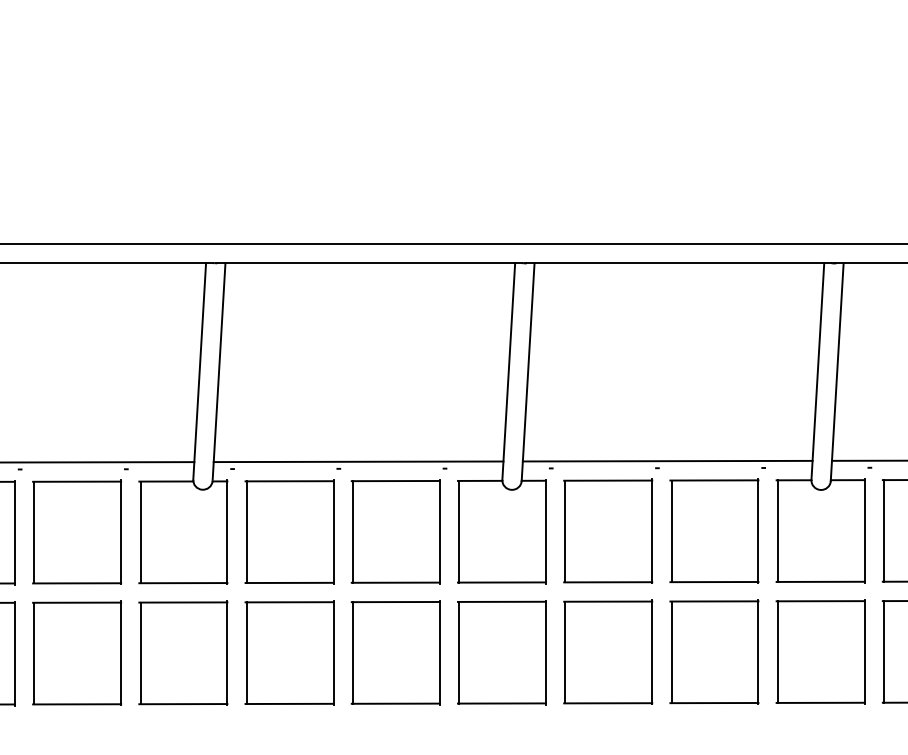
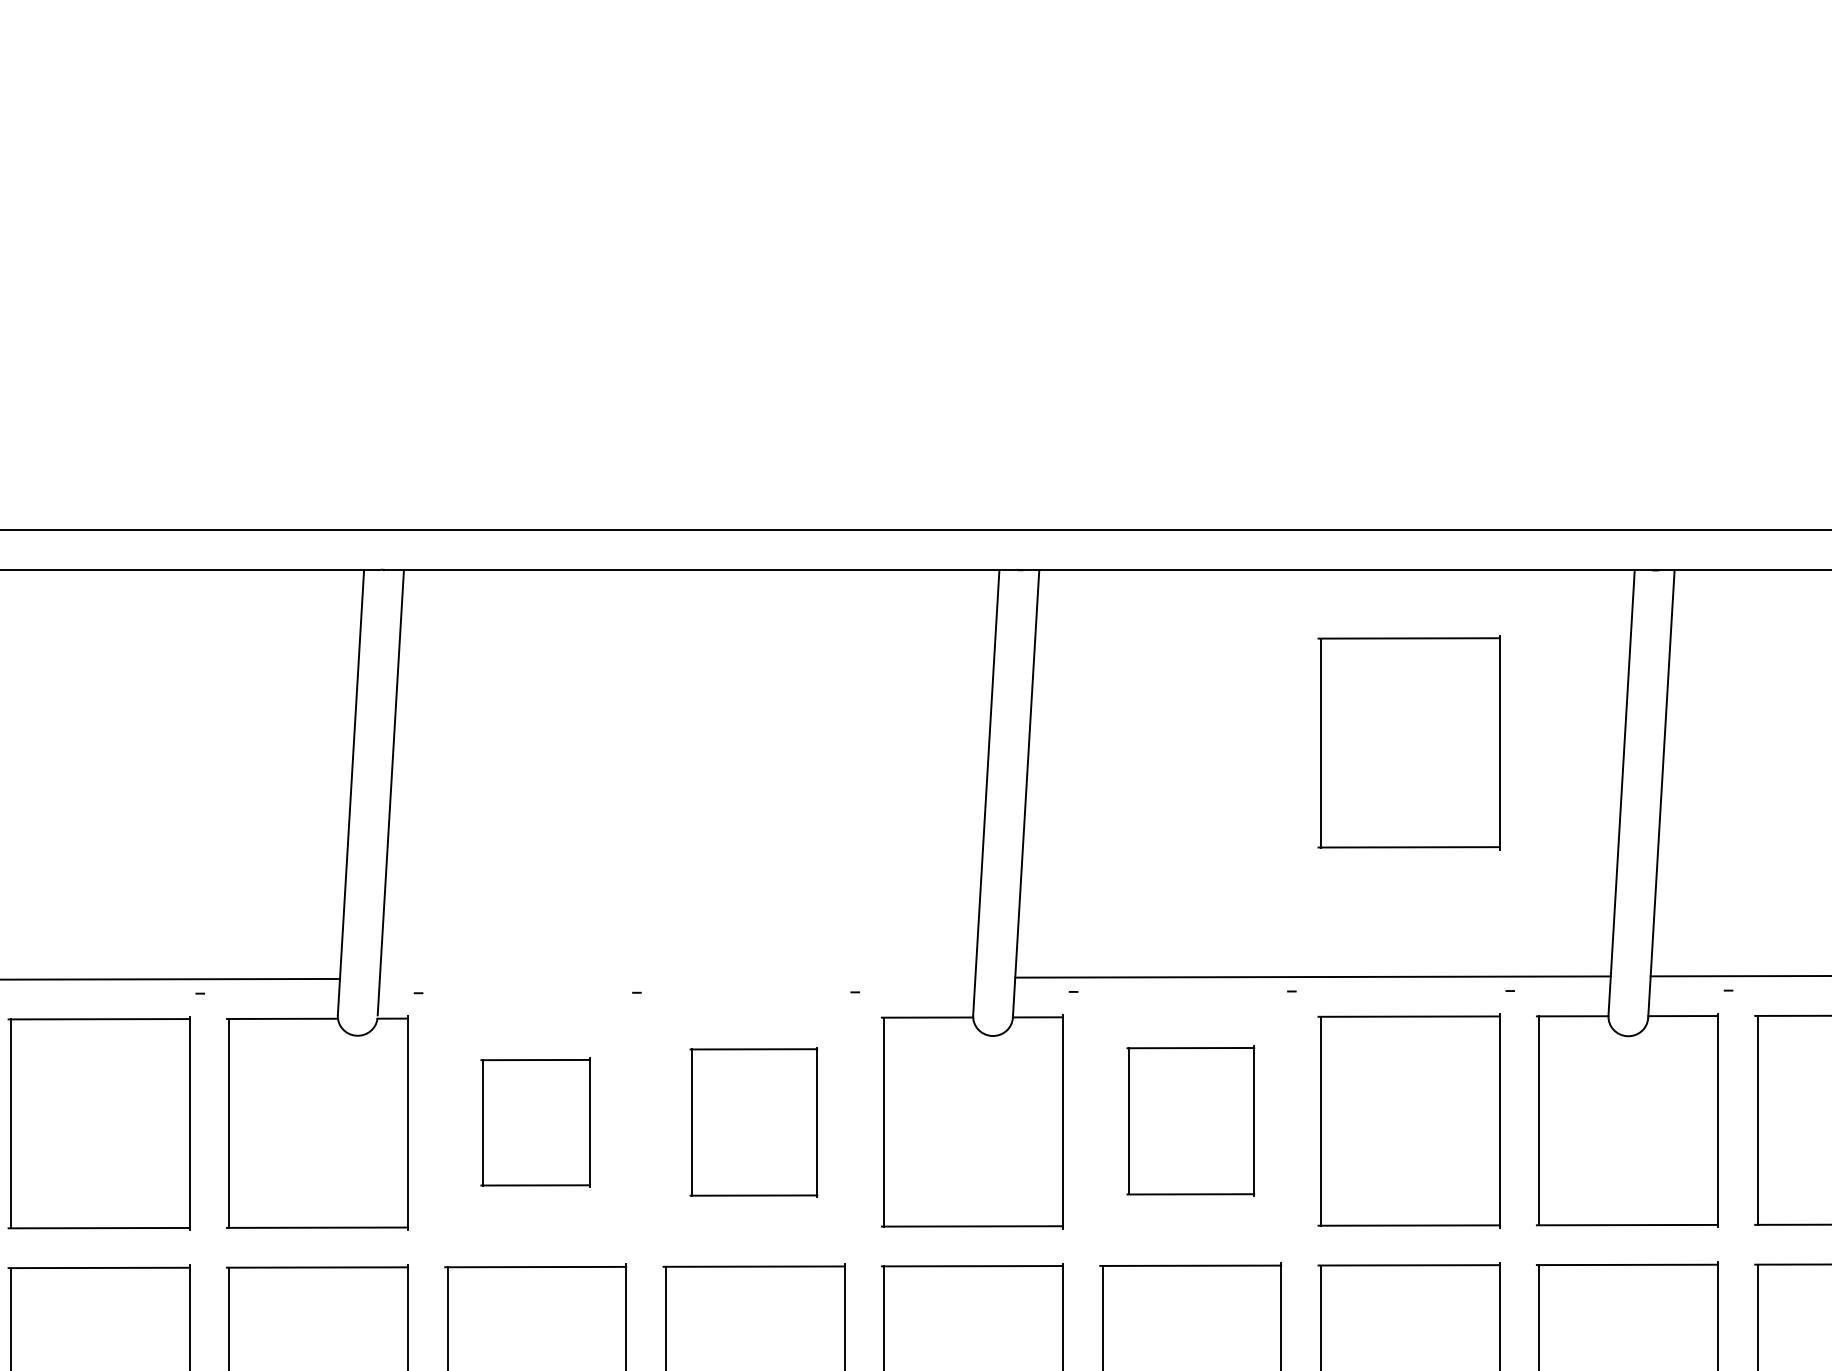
part: (714, 346) -> (1409, 741), added
line: (358, 461) -> (677, 977), removed
part: (608, 530) -> (1191, 1119), size x0.7
part: (289, 531) -> (535, 1121), size x0.6
part: (395, 531) -> (753, 1121), size x0.7

